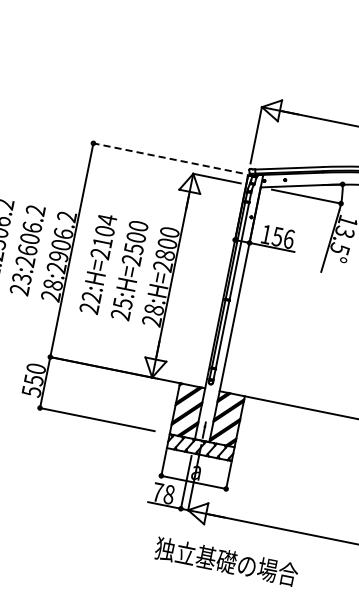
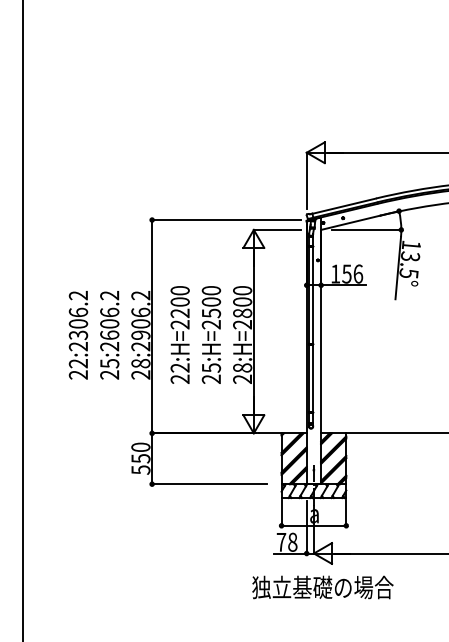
line: (167, 158) -> (226, 220), dashed -> solid
text: (104, 230) -> (179, 301), 22:H=2104 -> 22:H=2200
text: (21, 278) -> (109, 363), 23:2606.2 -> 25:2606.2
text: (226, 561) -> (322, 587), moved

